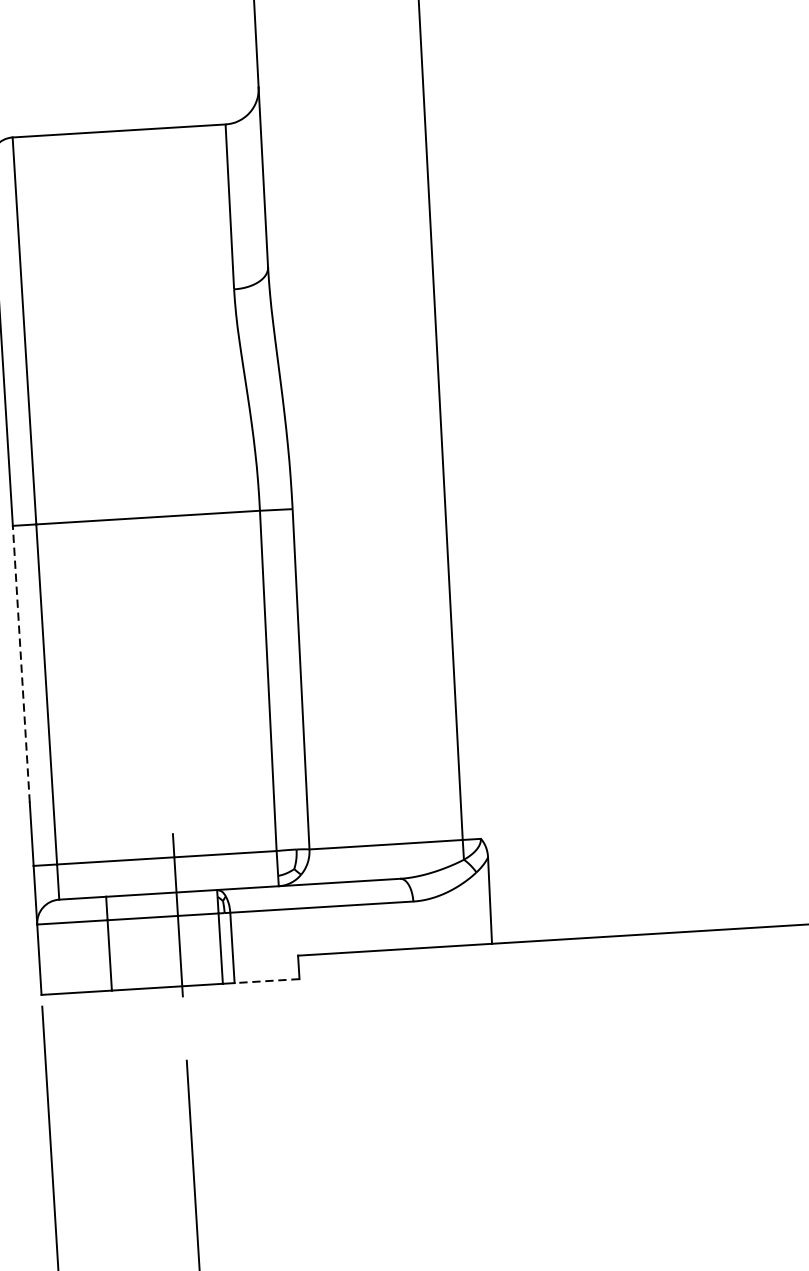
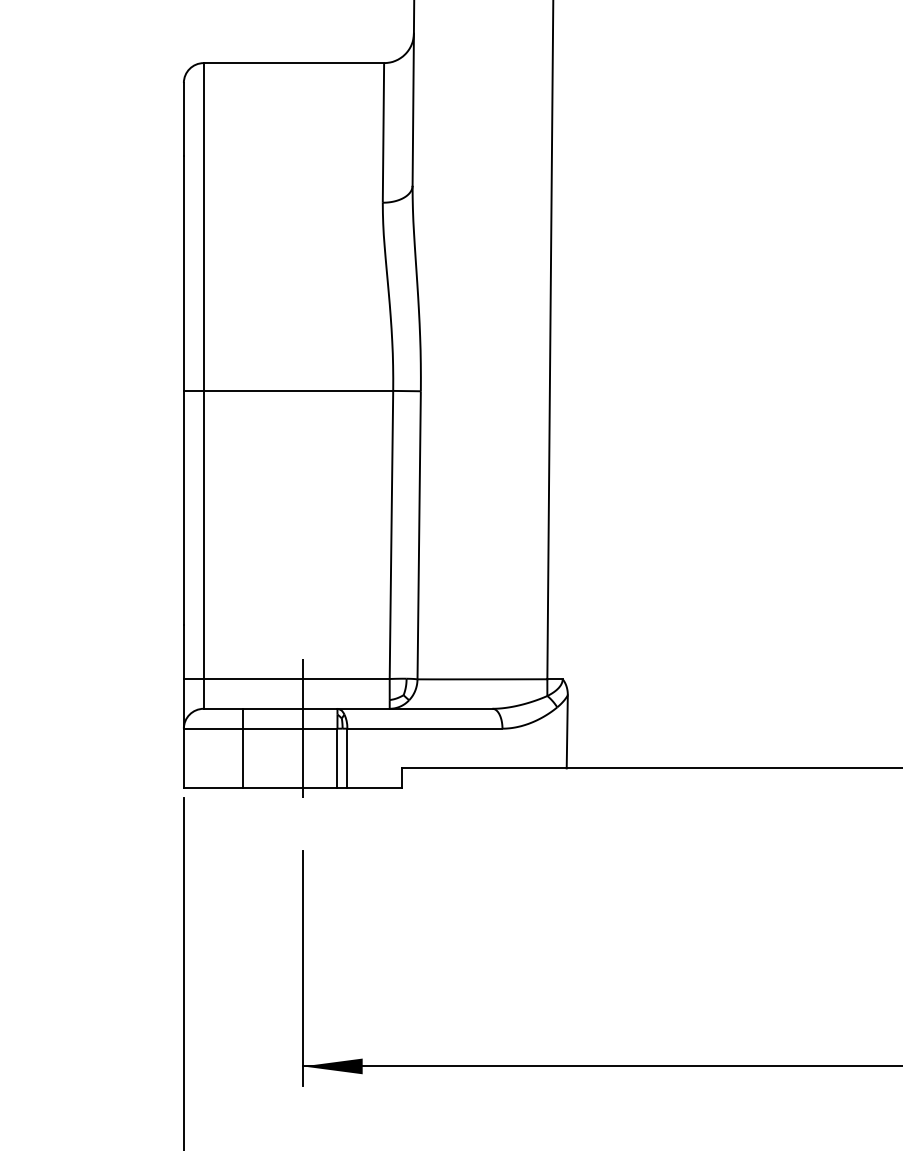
line: (20, 663) -> (183, 507), dashed -> solid
line: (266, 981) -> (374, 788), dashed -> solid

